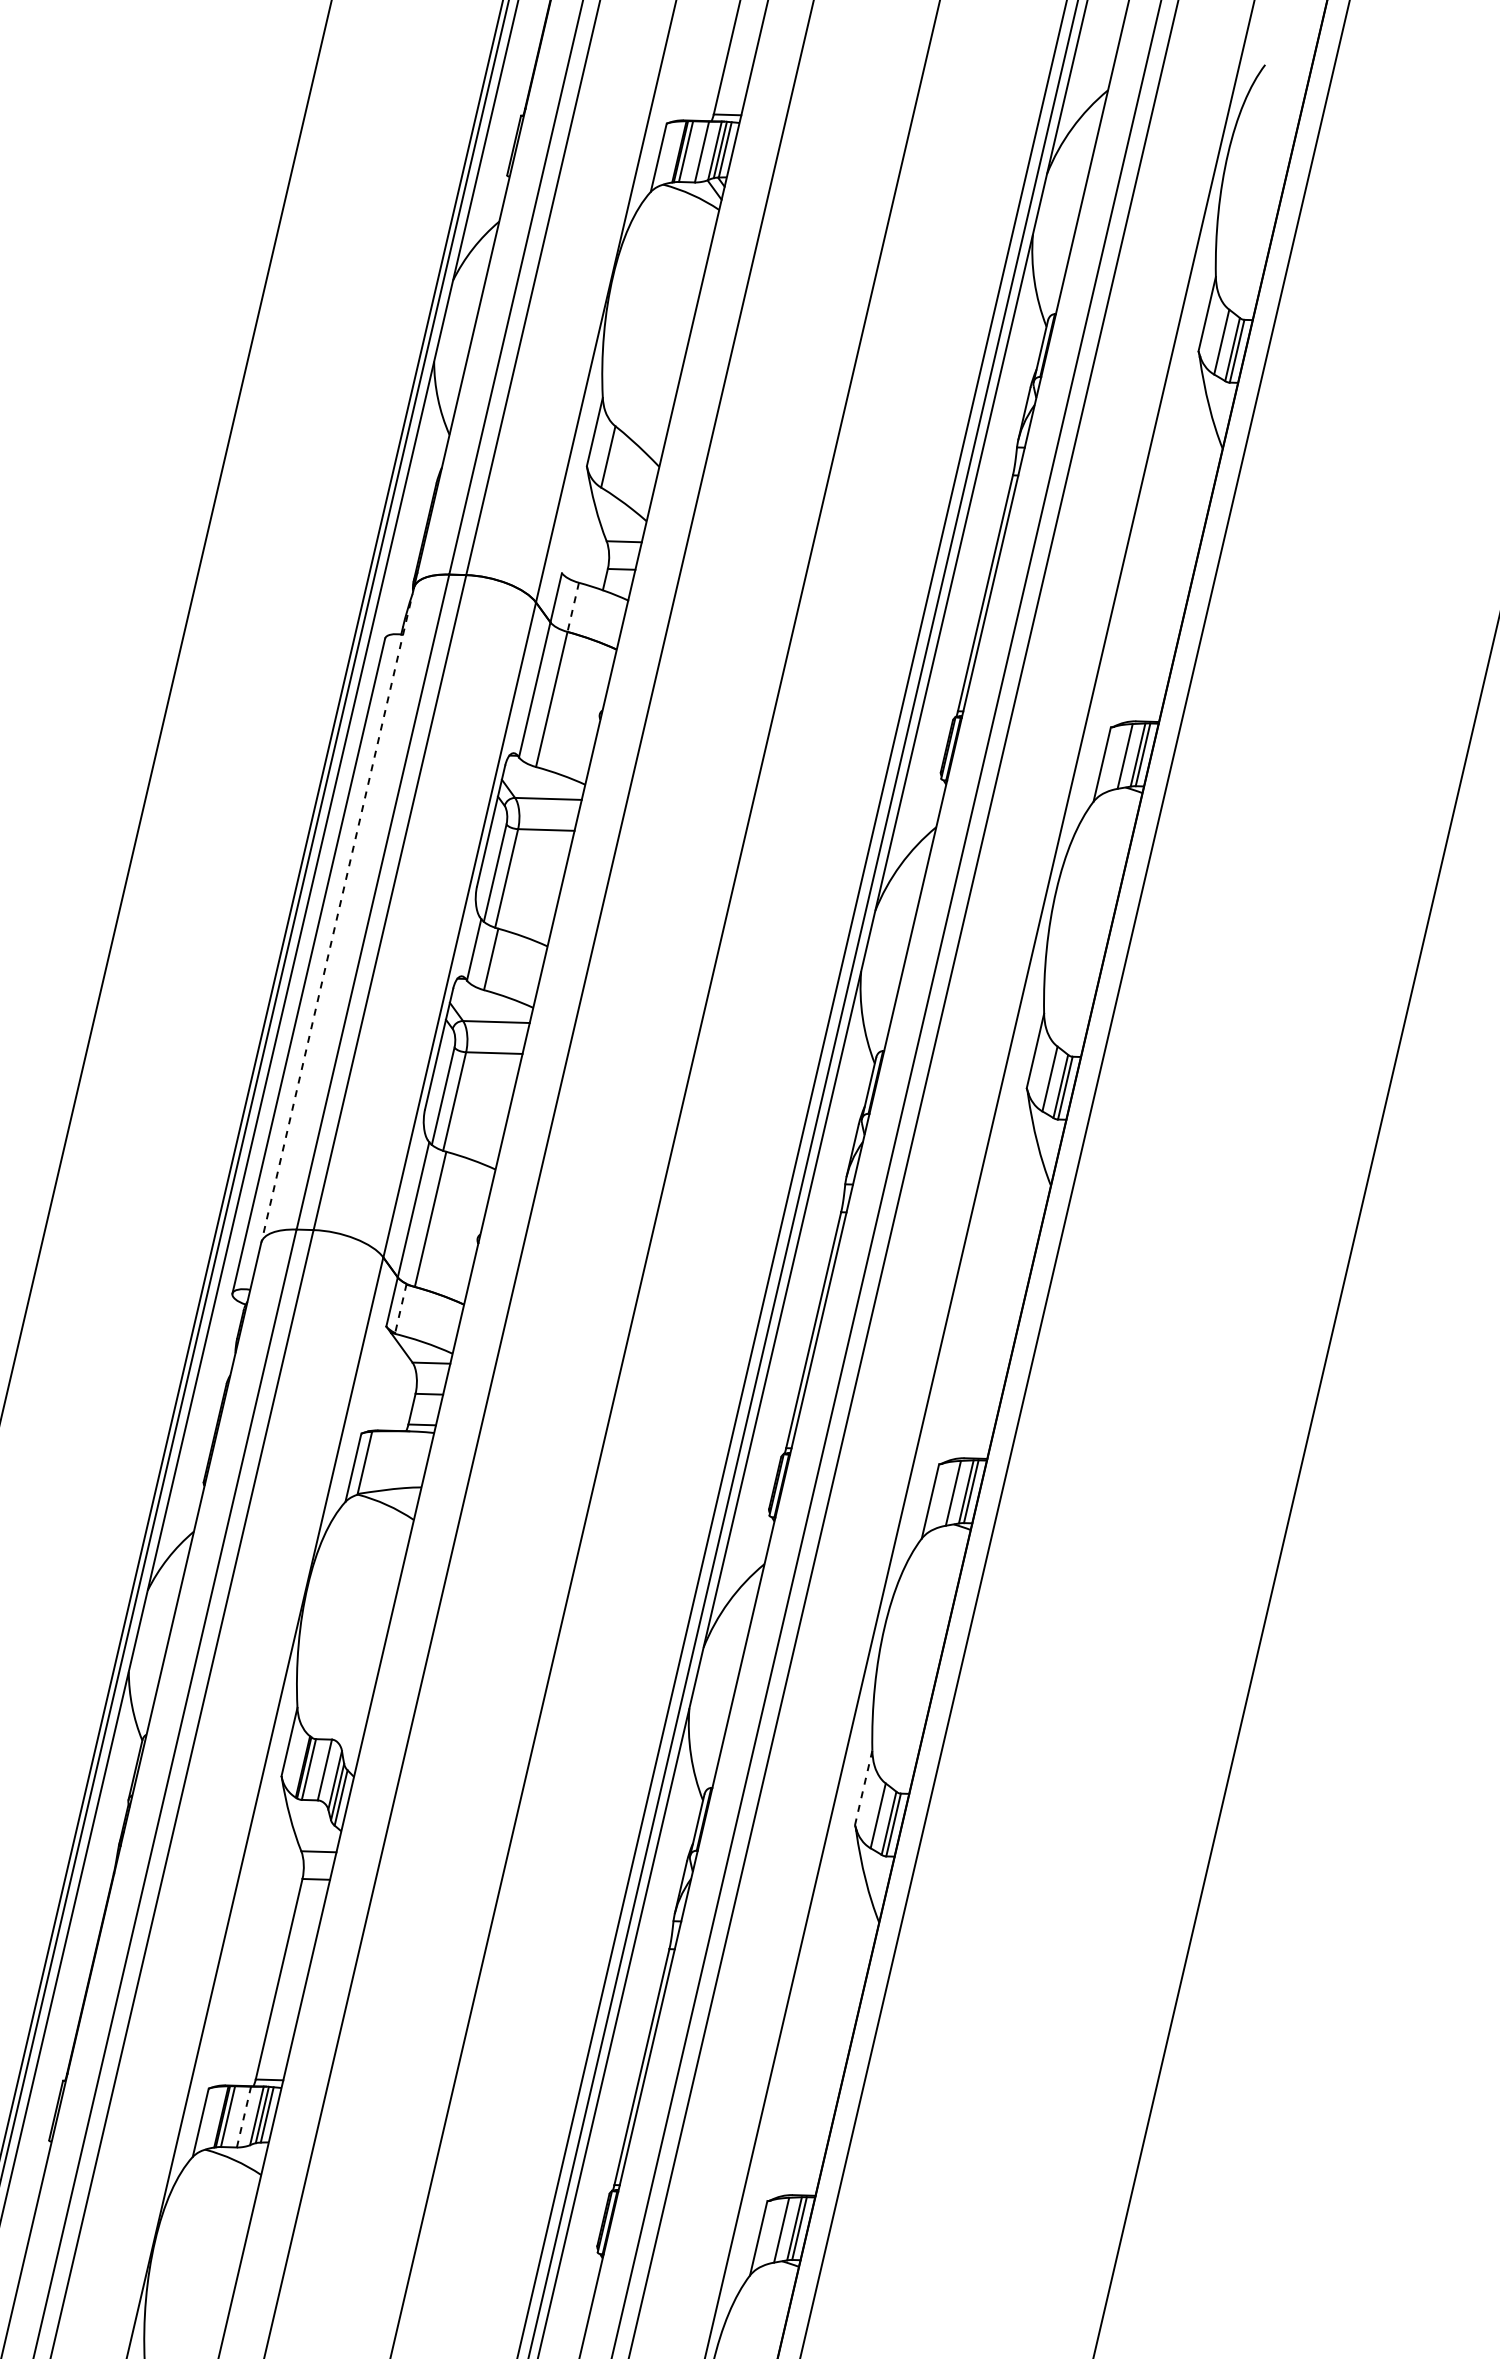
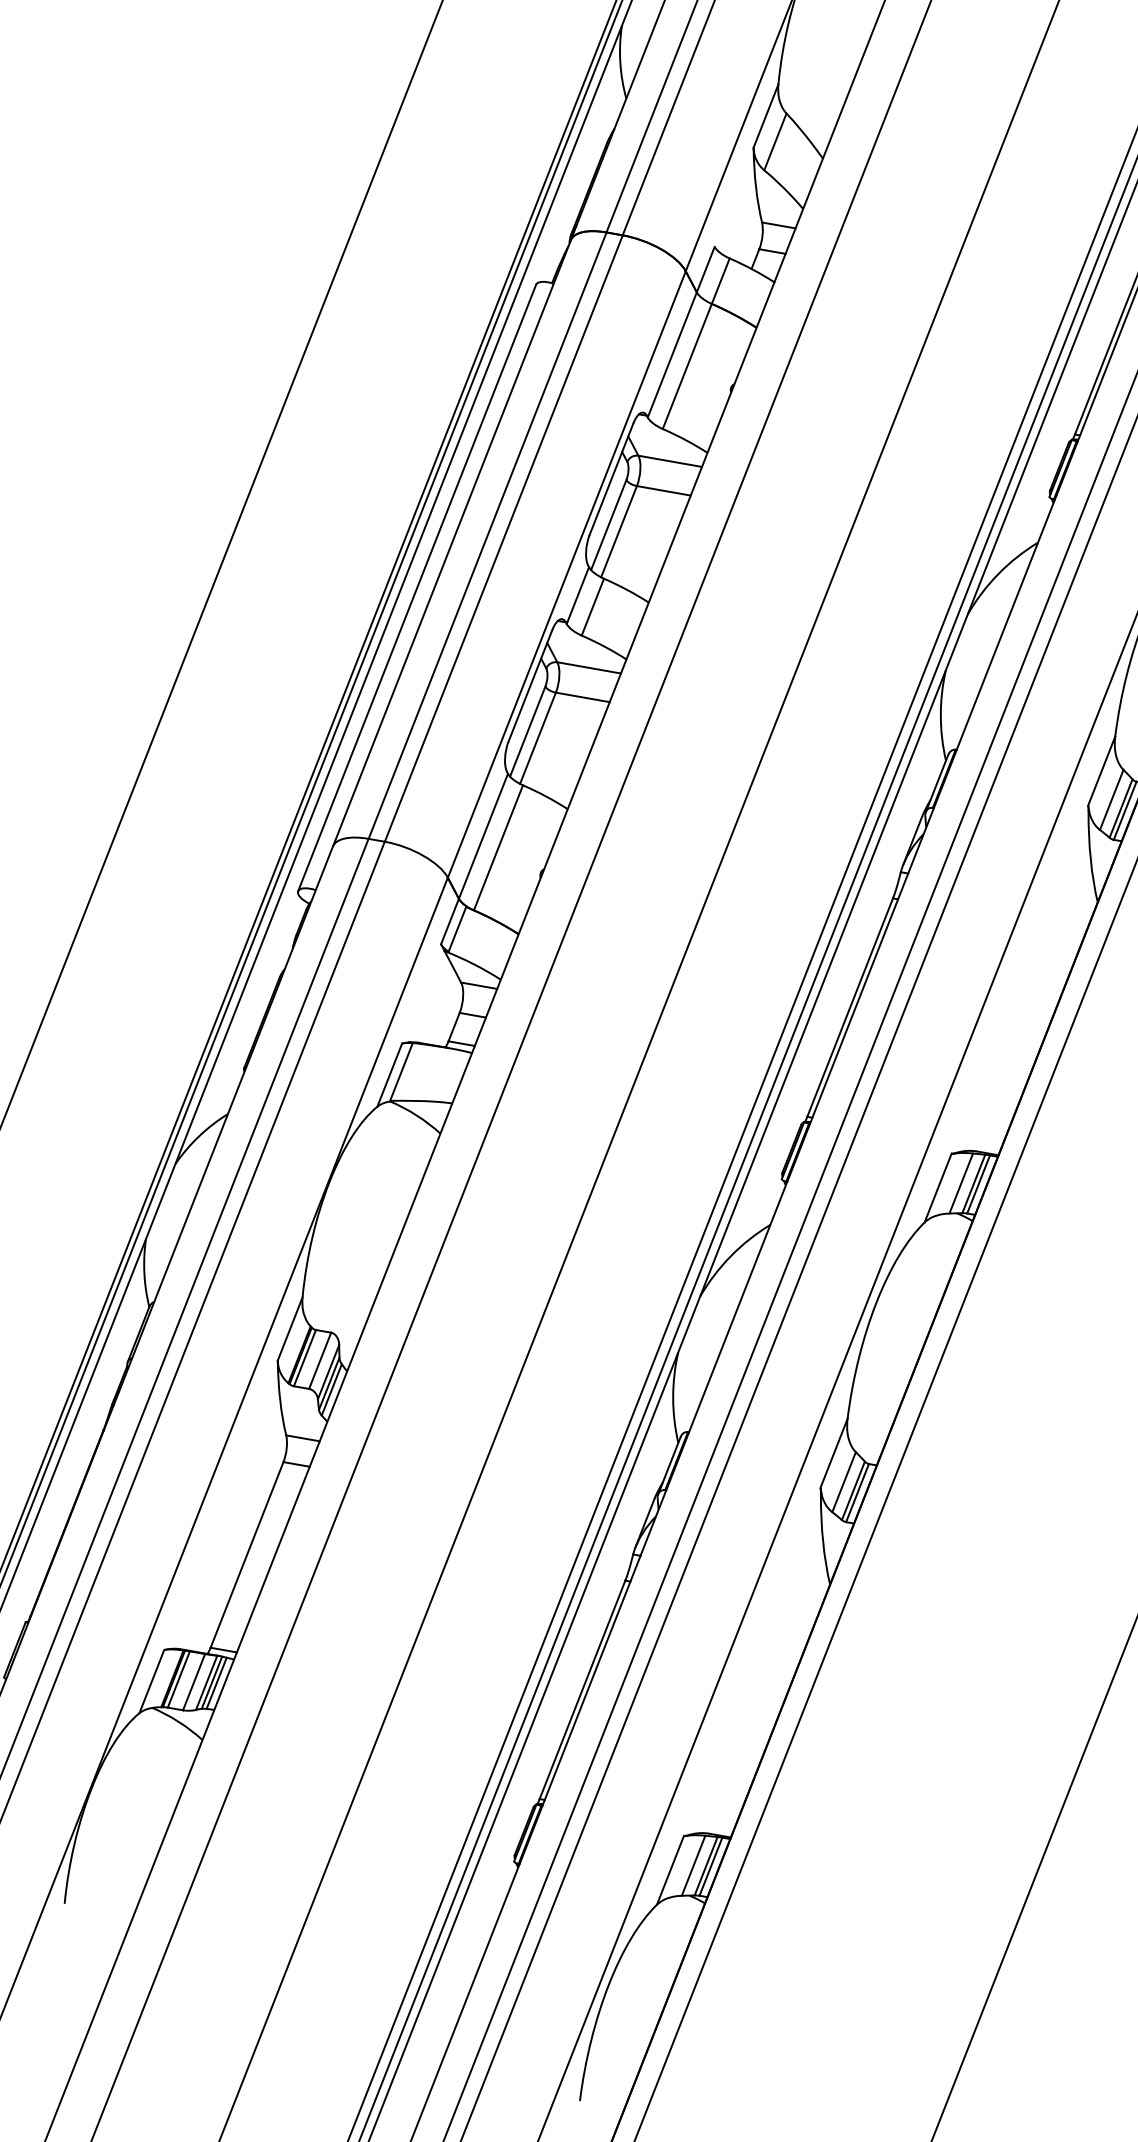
line: (573, 607) -> (720, 281), dashed -> solid
line: (337, 914) -> (451, 542), dashed -> solid
line: (400, 1308) -> (457, 929), dashed -> solid
line: (863, 1788) -> (833, 1453), dashed -> solid
line: (244, 2116) -> (194, 1681), dashed -> solid

